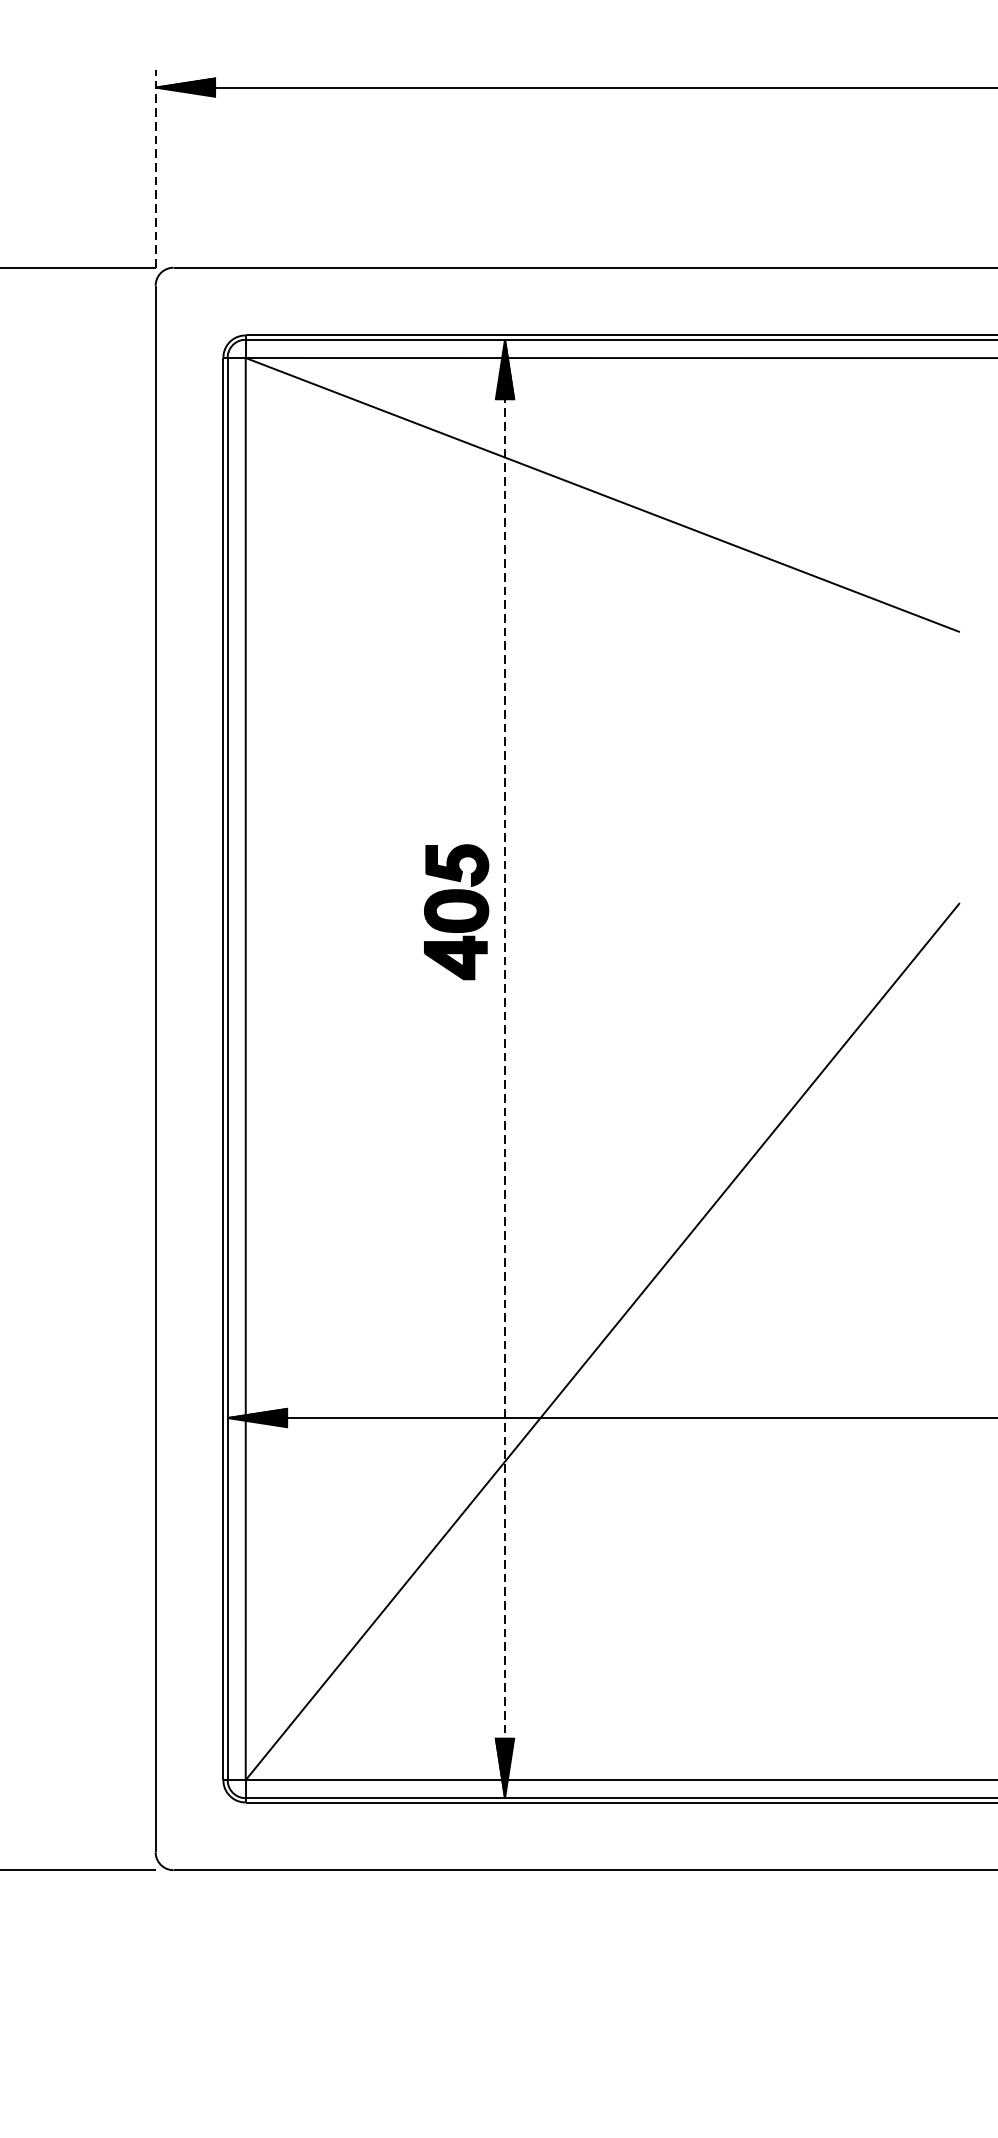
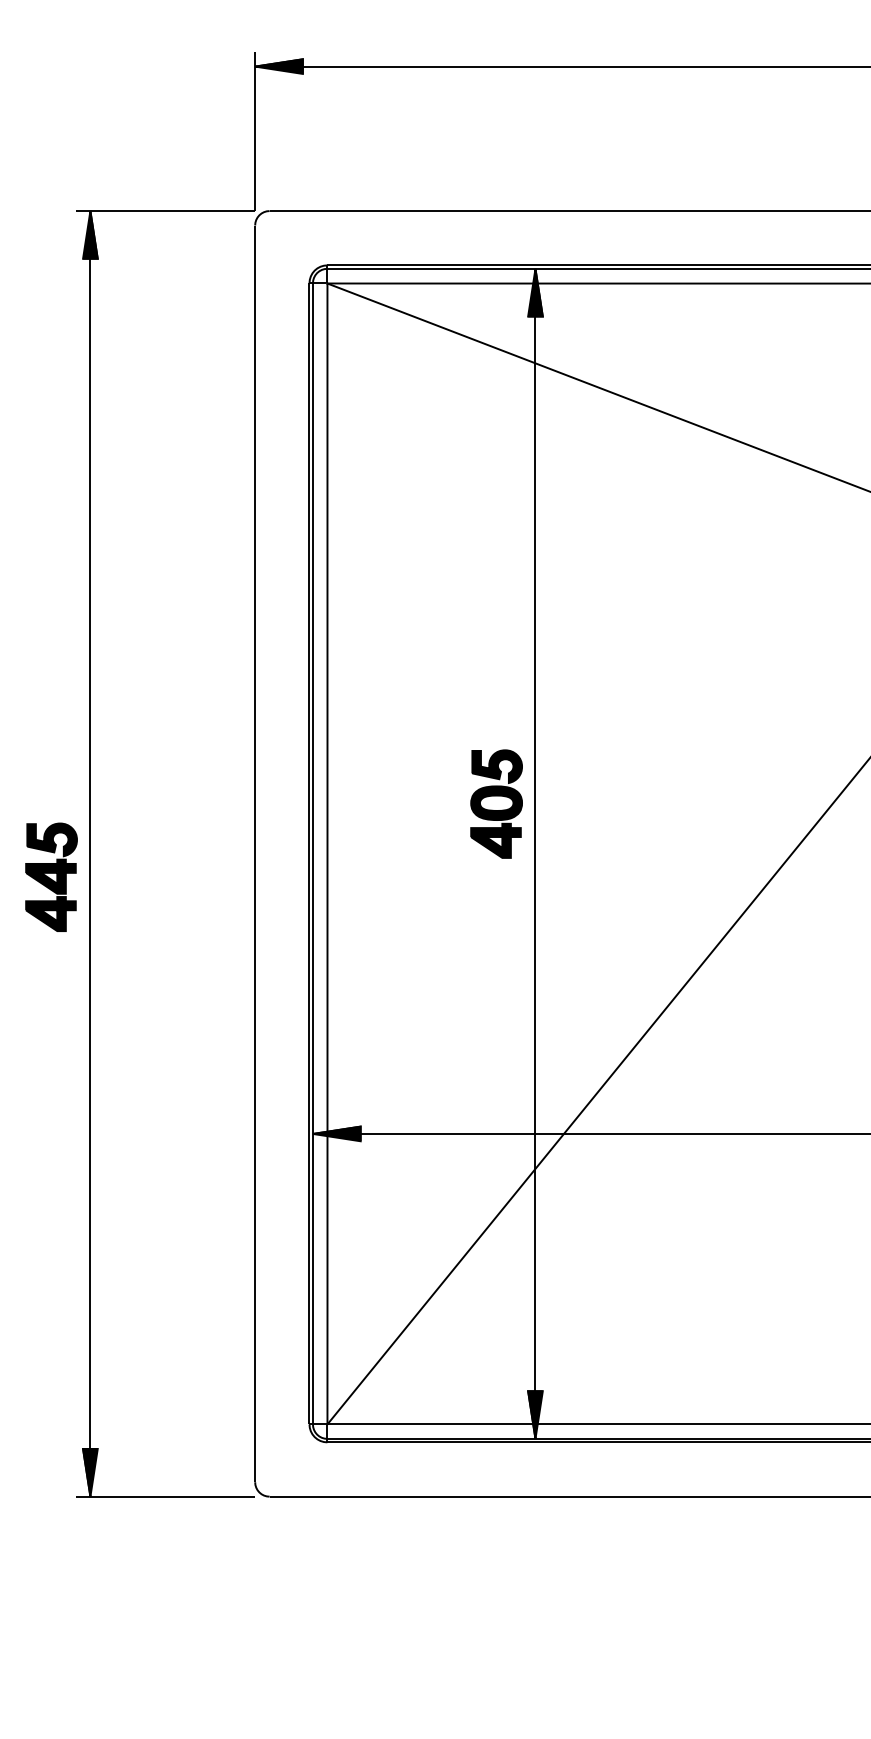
line: (156, 168) -> (255, 131), dashed -> solid
part: (456, 911) -> (496, 803), moved
line: (505, 1069) -> (535, 854), dashed -> solid

